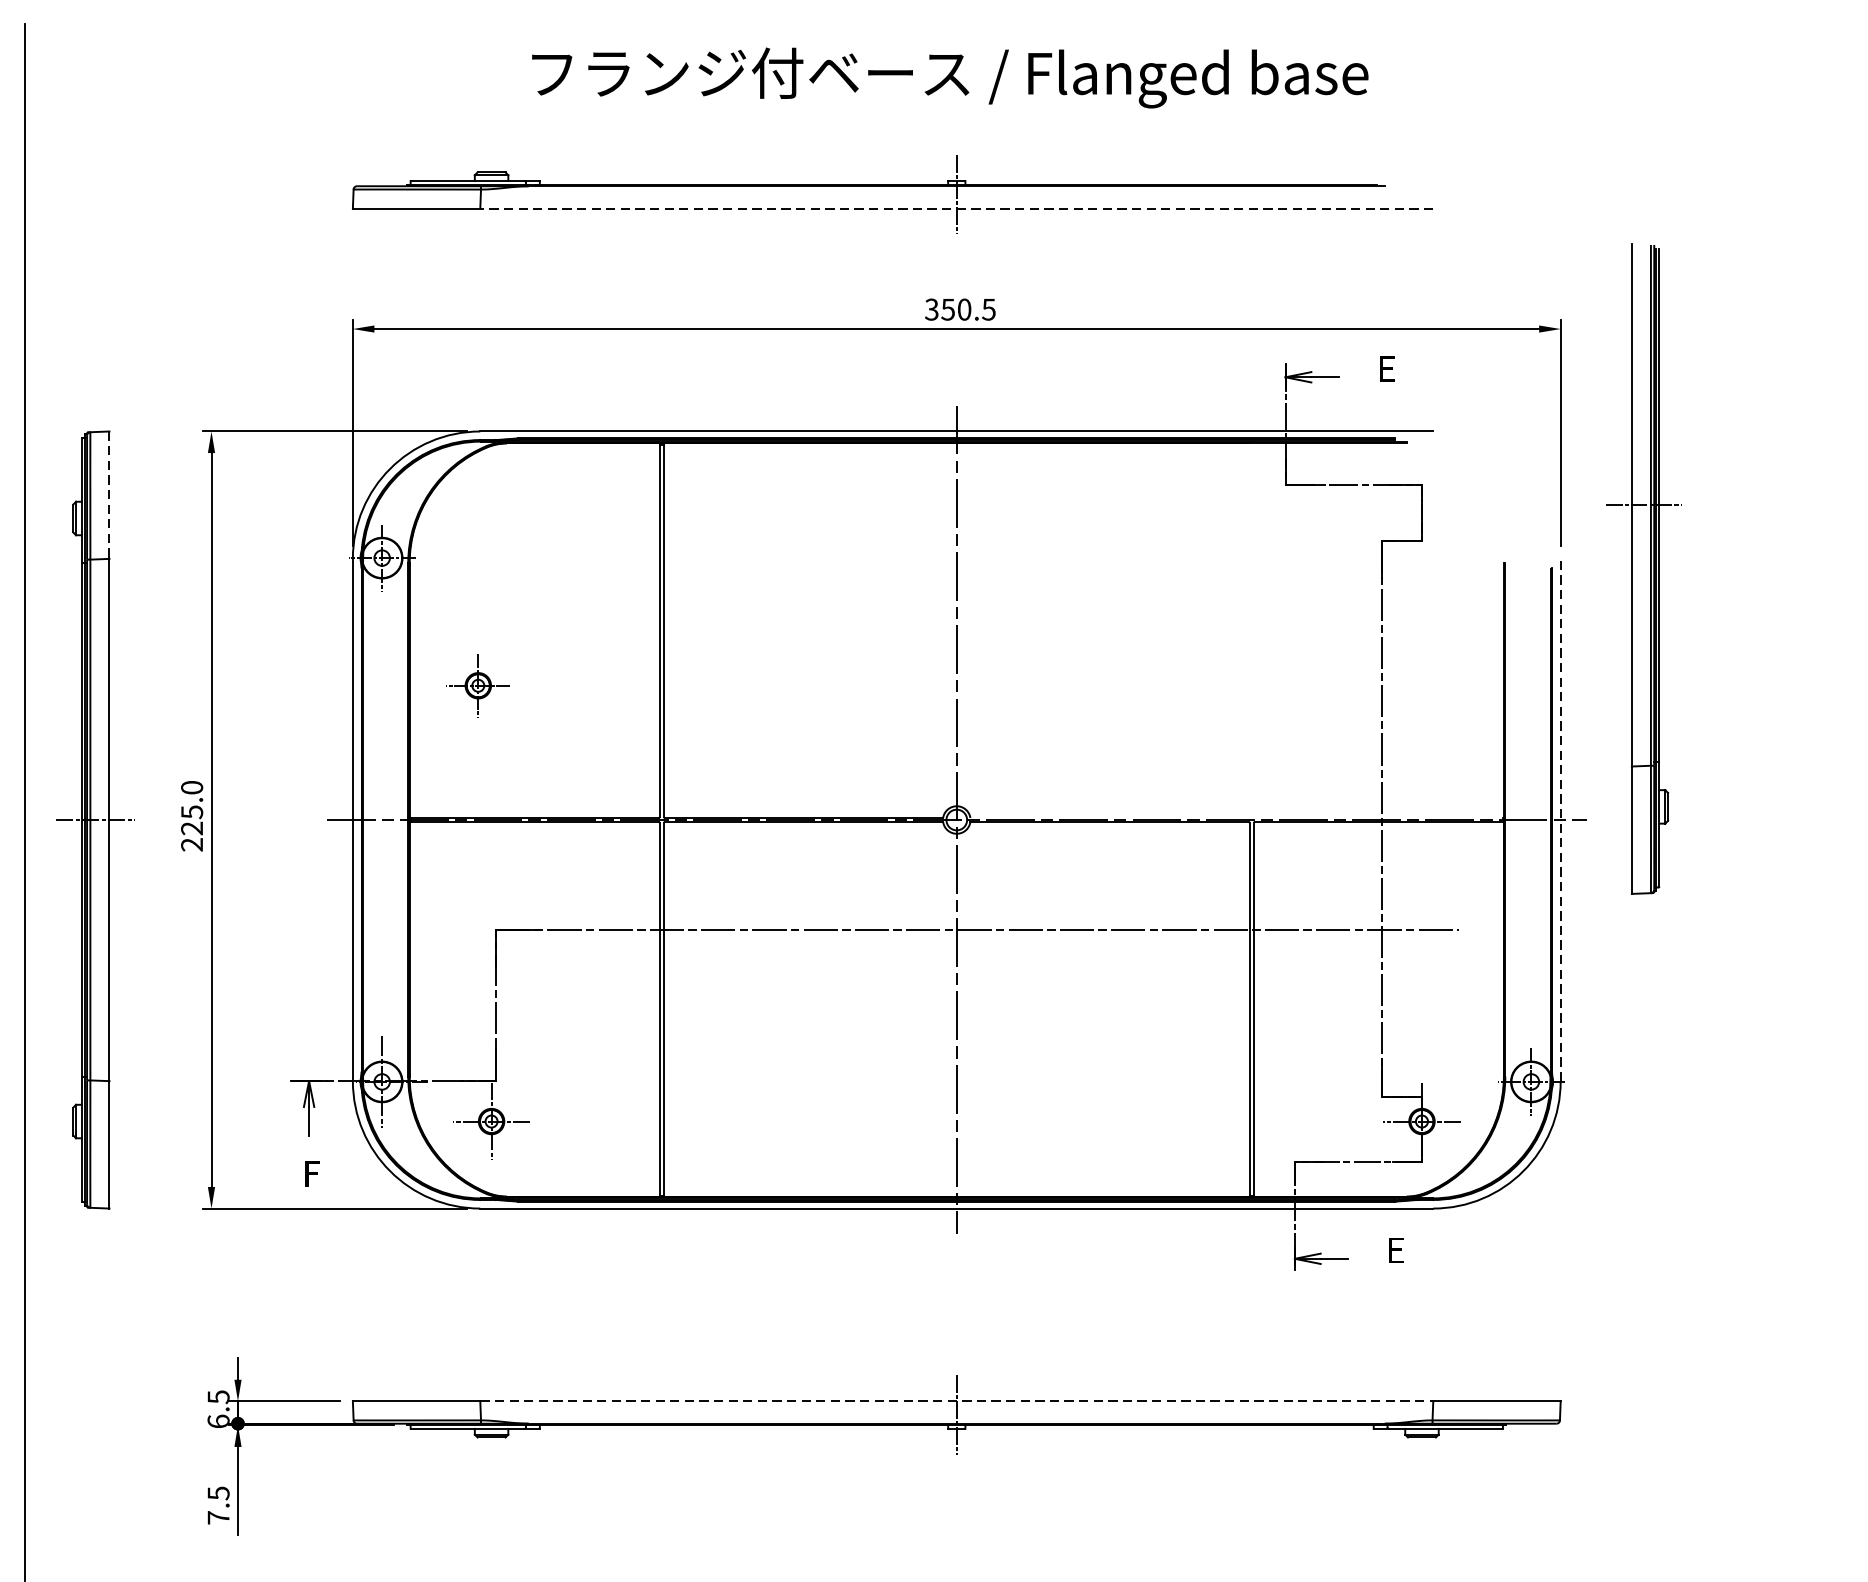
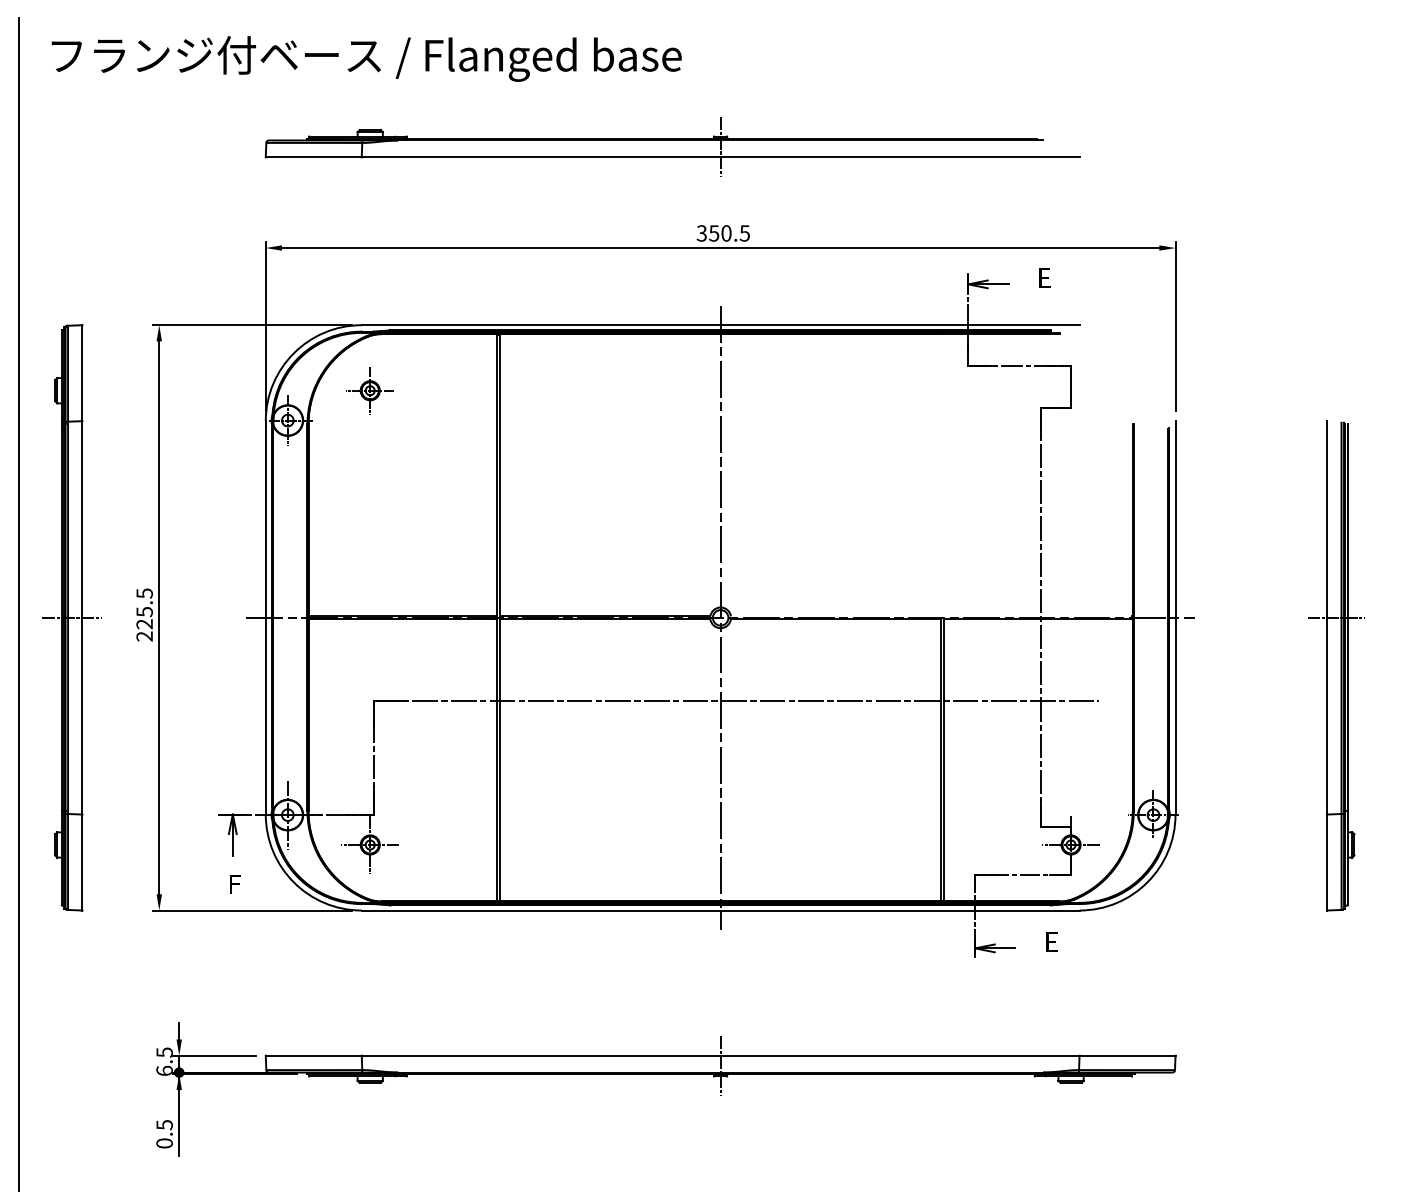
text: (949, 77) -> (366, 58), moved
line: (956, 208) -> (720, 157), dashed -> solid
line: (109, 495) -> (82, 373), dashed -> solid
part: (1644, 568) -> (1336, 665), moved
part: (477, 685) -> (369, 390), moved
text: (191, 787) -> (144, 593), 225.0 -> 225.5
line: (1560, 819) -> (1175, 617), dashed -> solid
line: (956, 1401) -> (720, 1055), dashed -> solid
text: (218, 1517) -> (164, 1143), 7.5 -> 0.5

